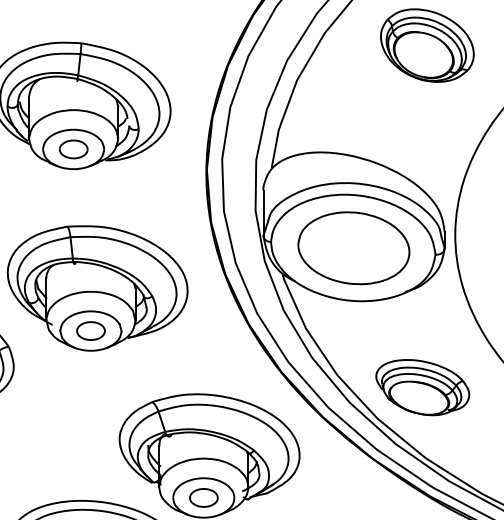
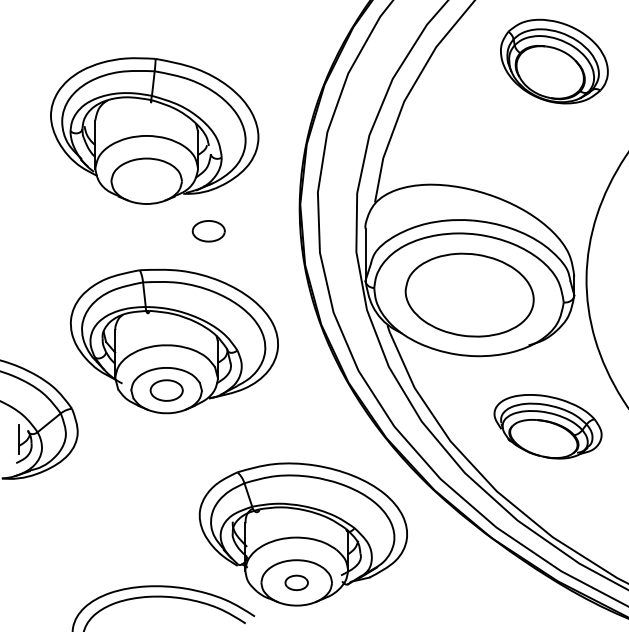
part: (73, 149) -> (208, 231), moved
part: (422, 387) -> (547, 426), moved
part: (203, 497) -> (296, 582), size x0.7

